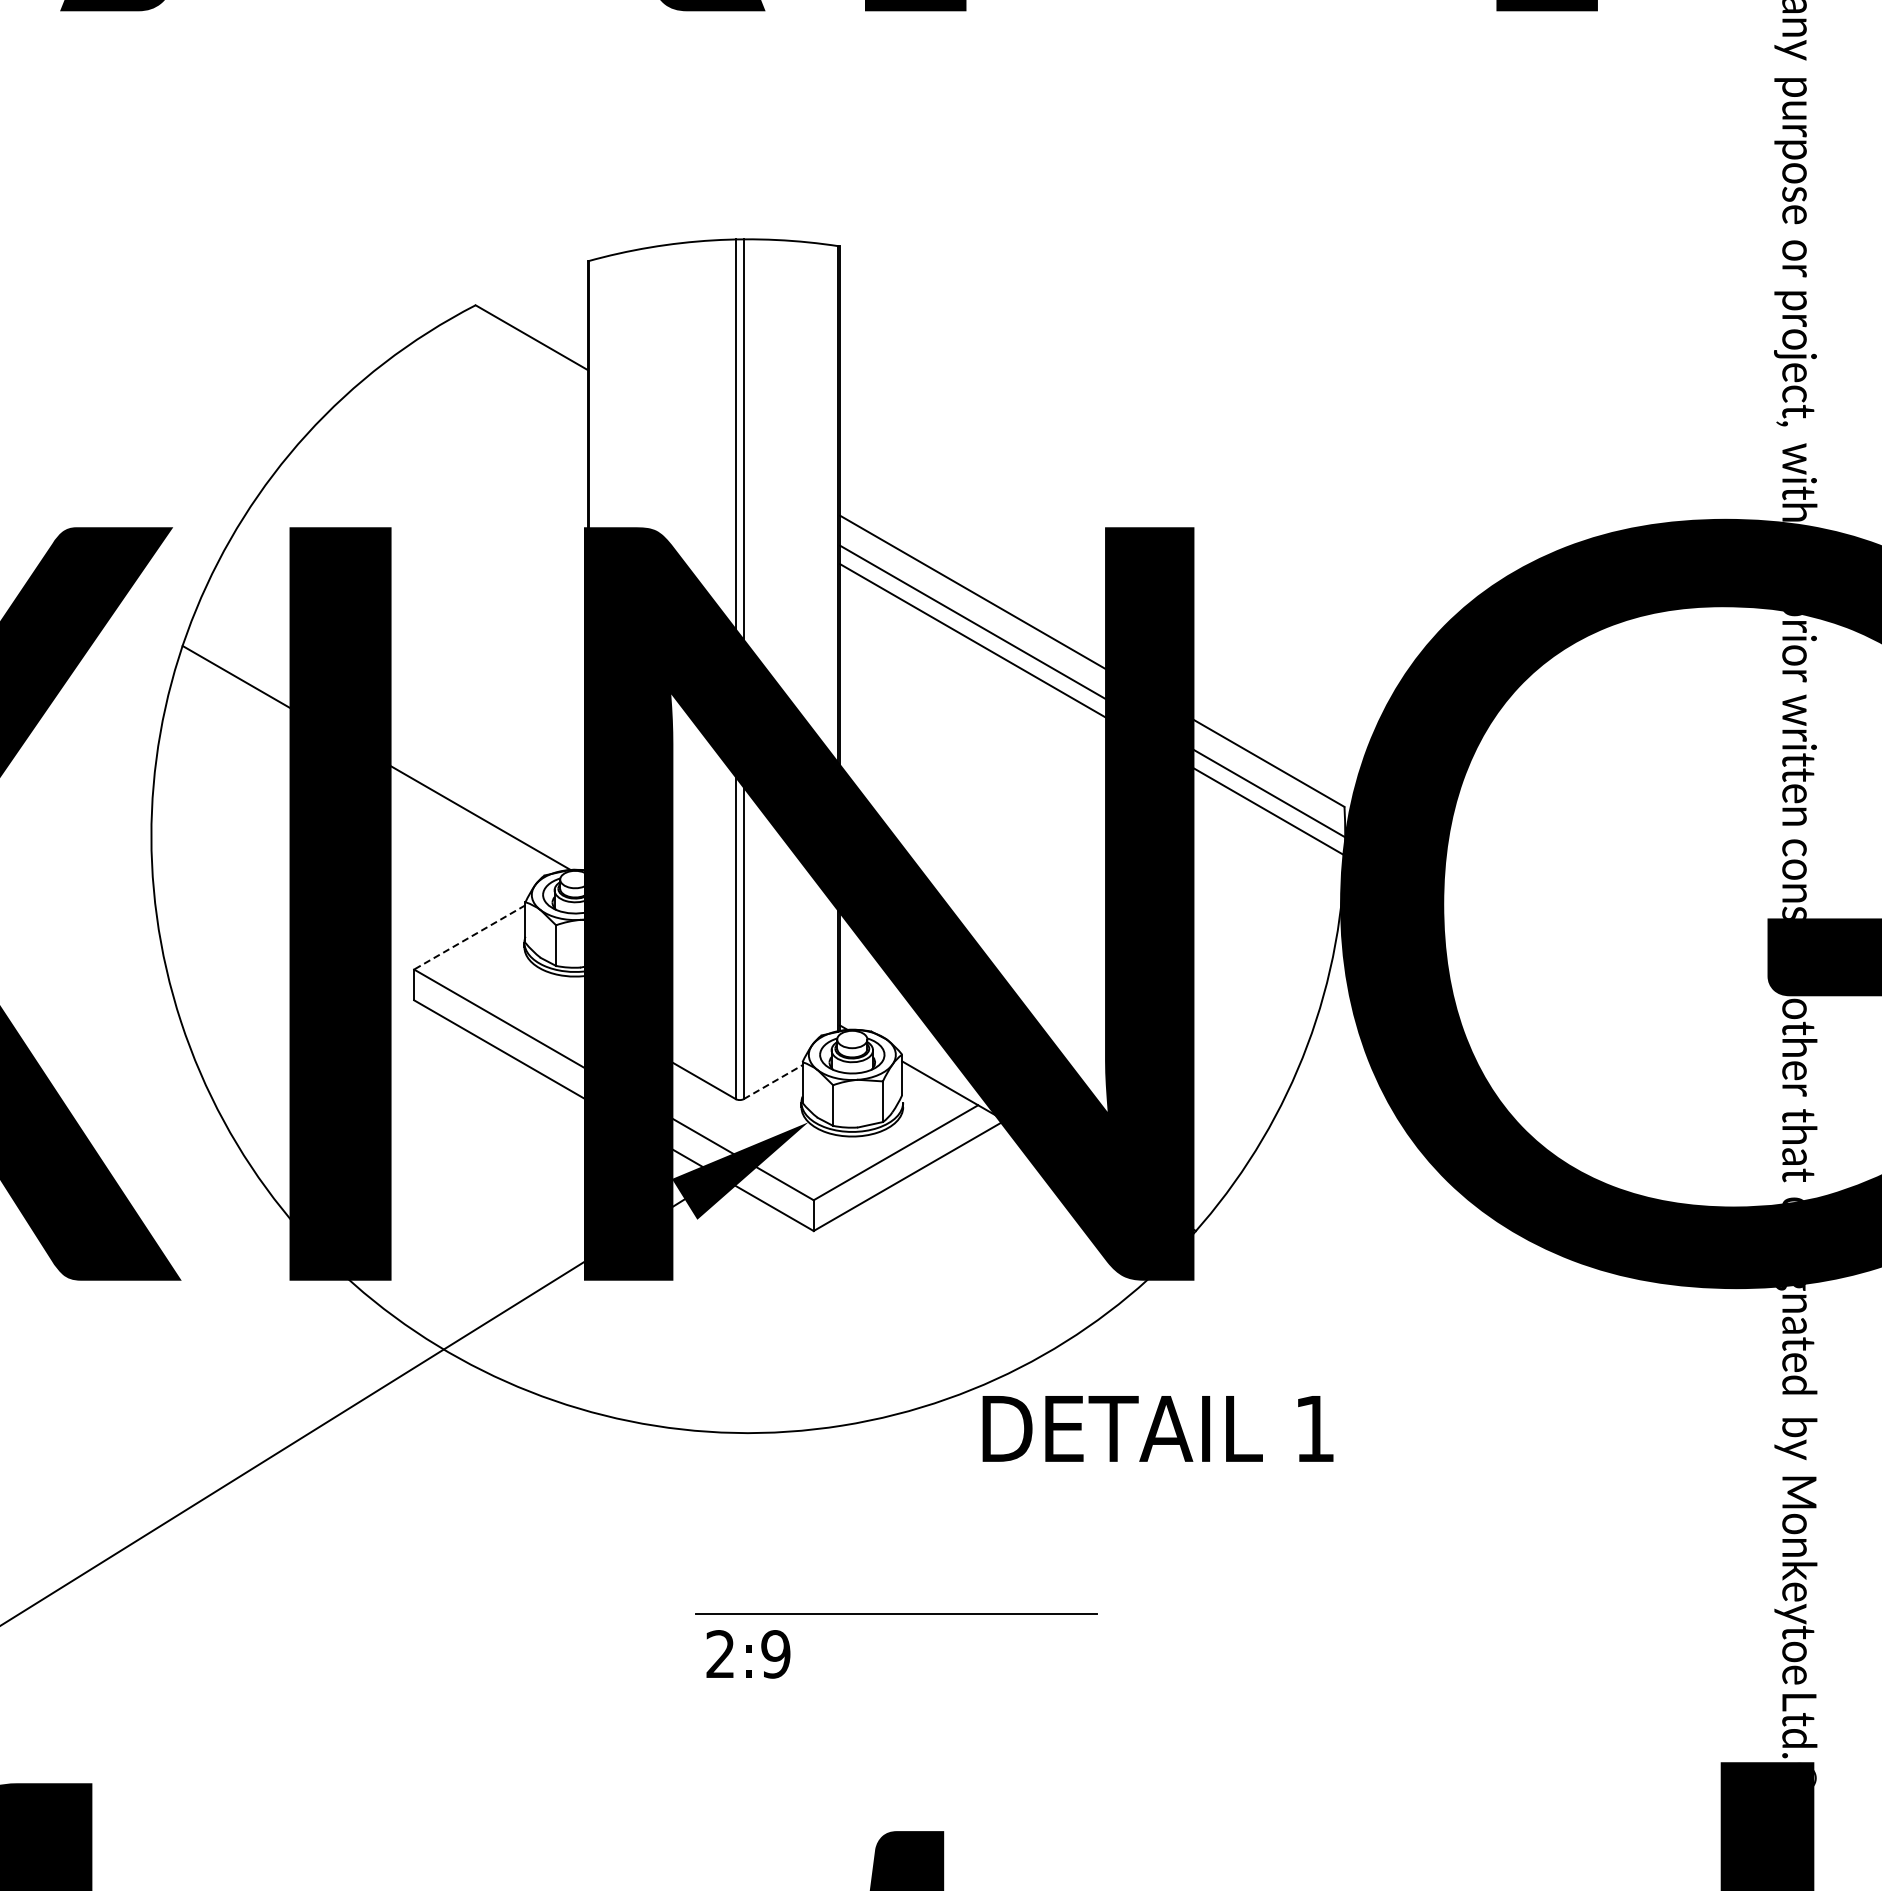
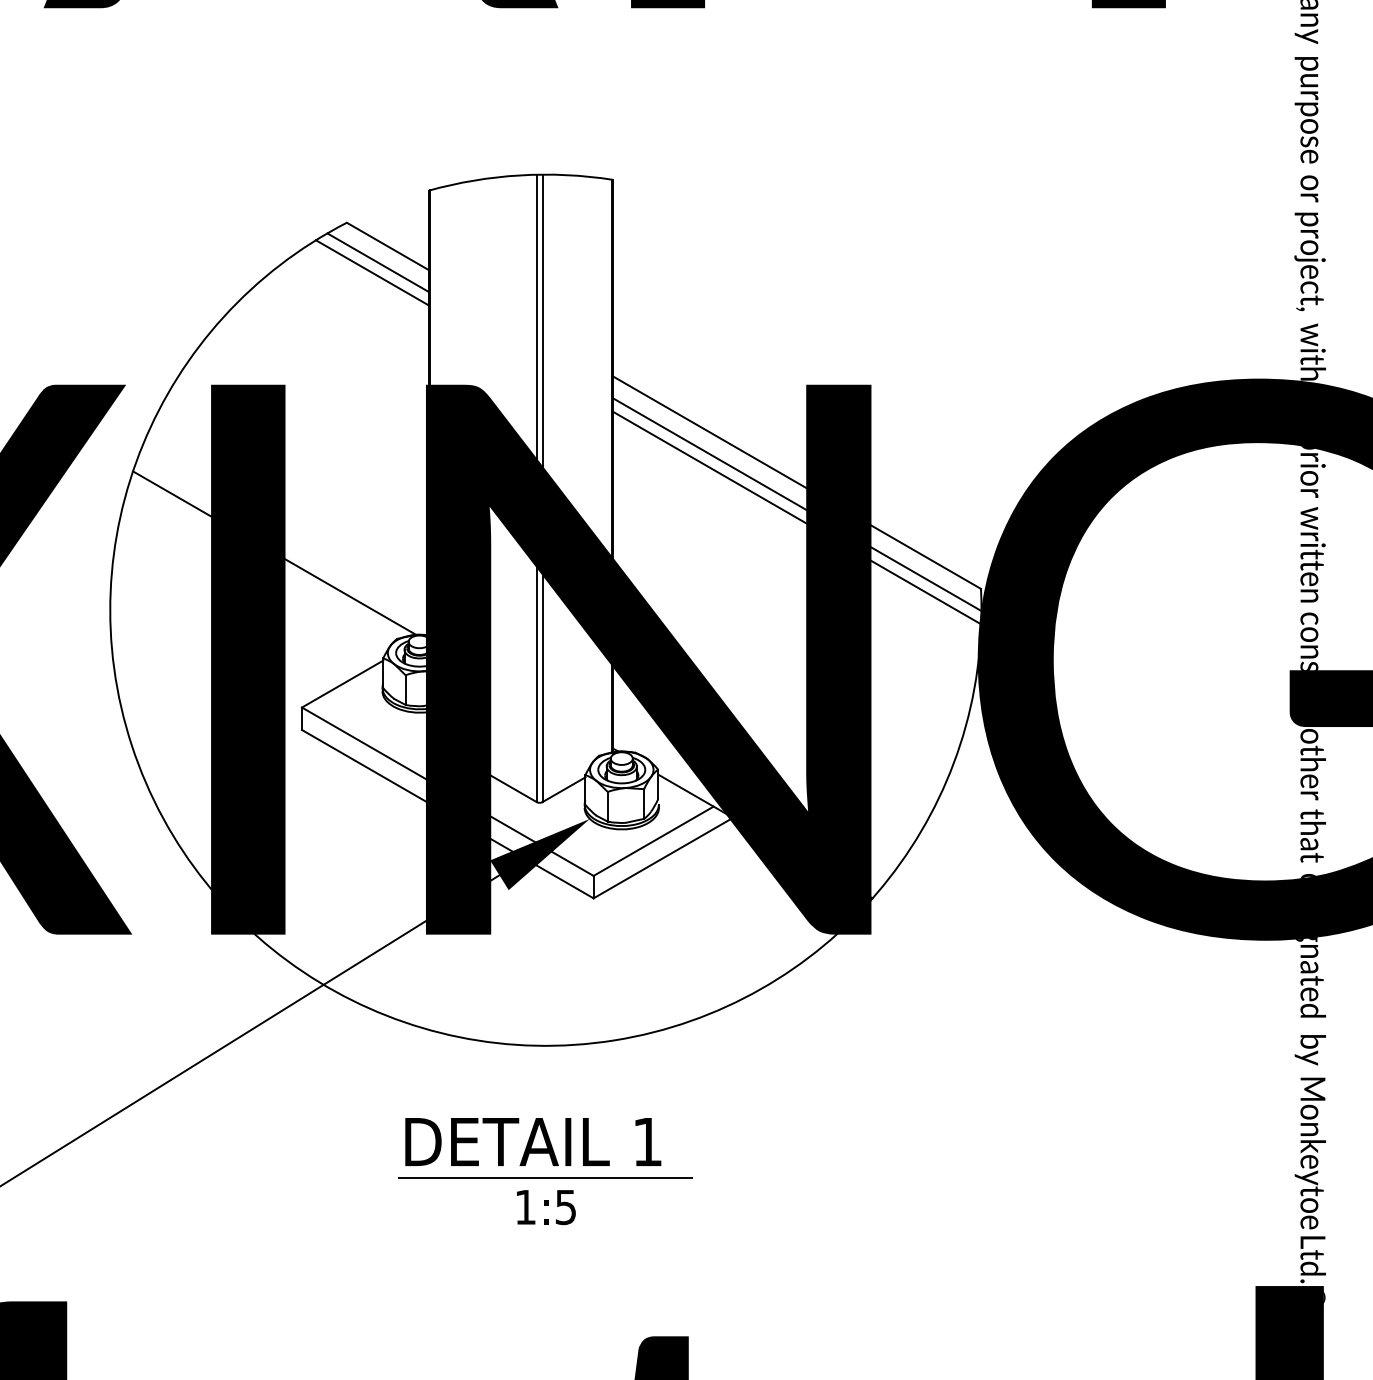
line: (517, 359) -> (377, 262), added
line: (510, 373) -> (372, 272), added
line: (469, 937) -> (342, 684), dashed -> solid
line: (773, 1082) -> (564, 789), dashed -> solid
text: (1157, 1428) -> (532, 1141), moved
line: (896, 1613) -> (546, 1177), moved
text: (719, 1653) -> (524, 1206), 2 -> 1
text: (775, 1654) -> (565, 1207), 9 -> 5

